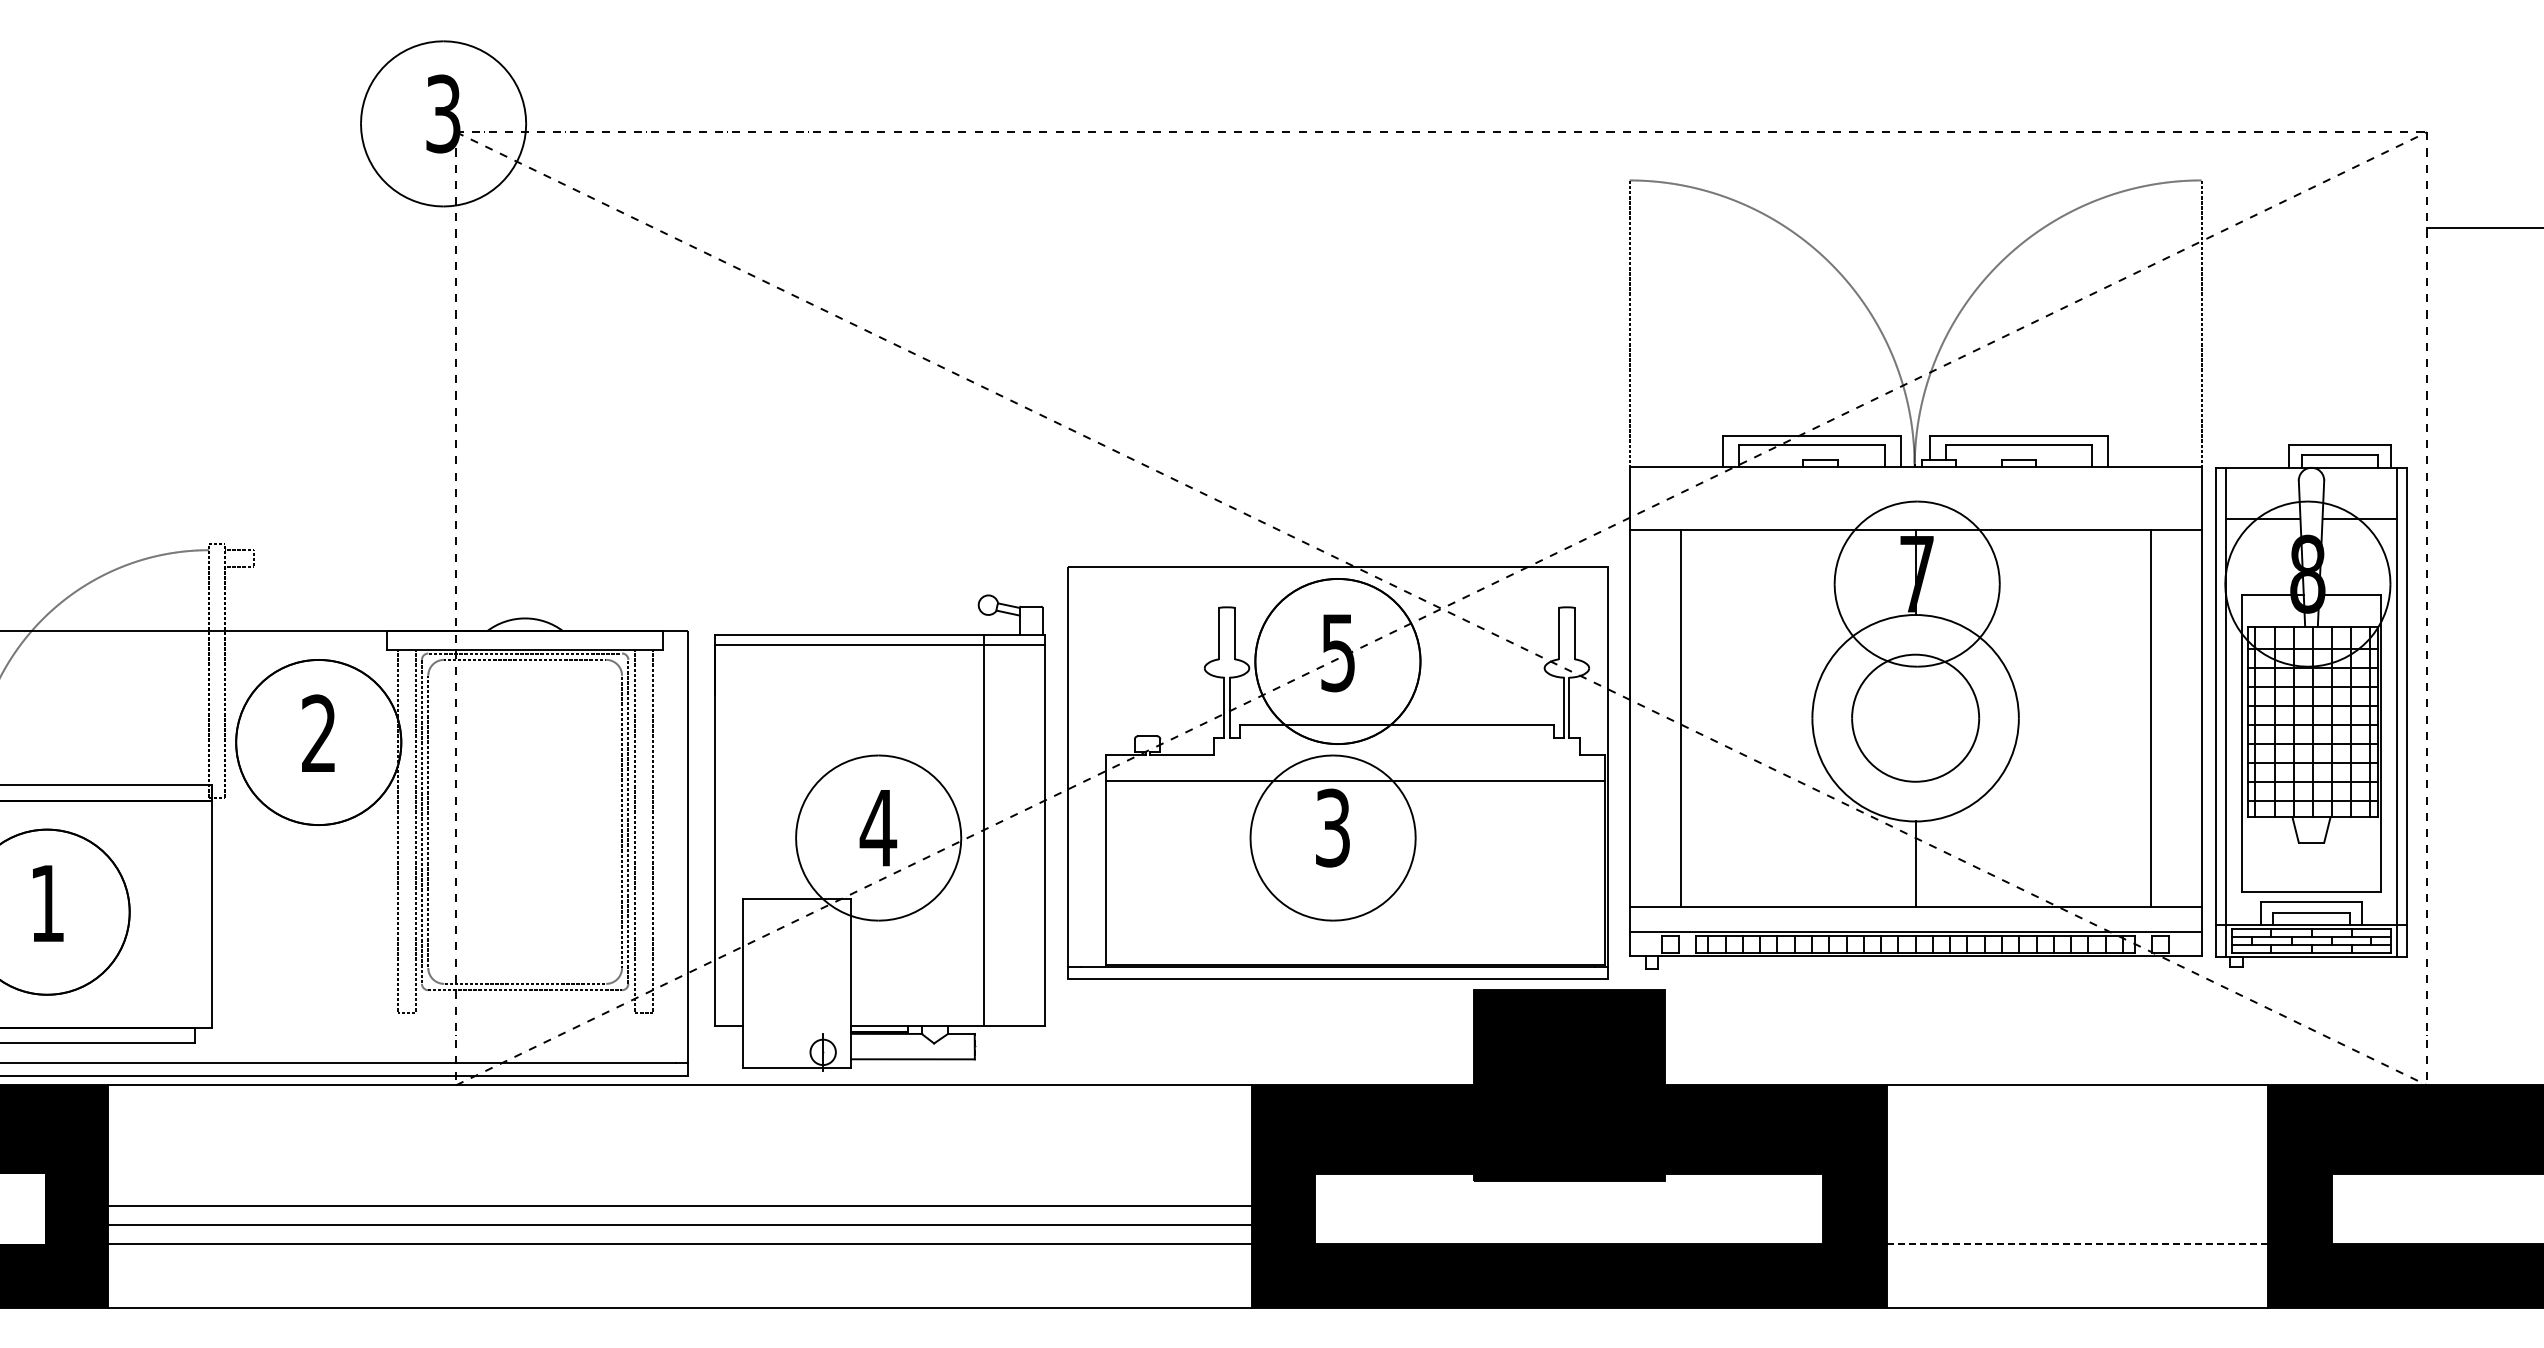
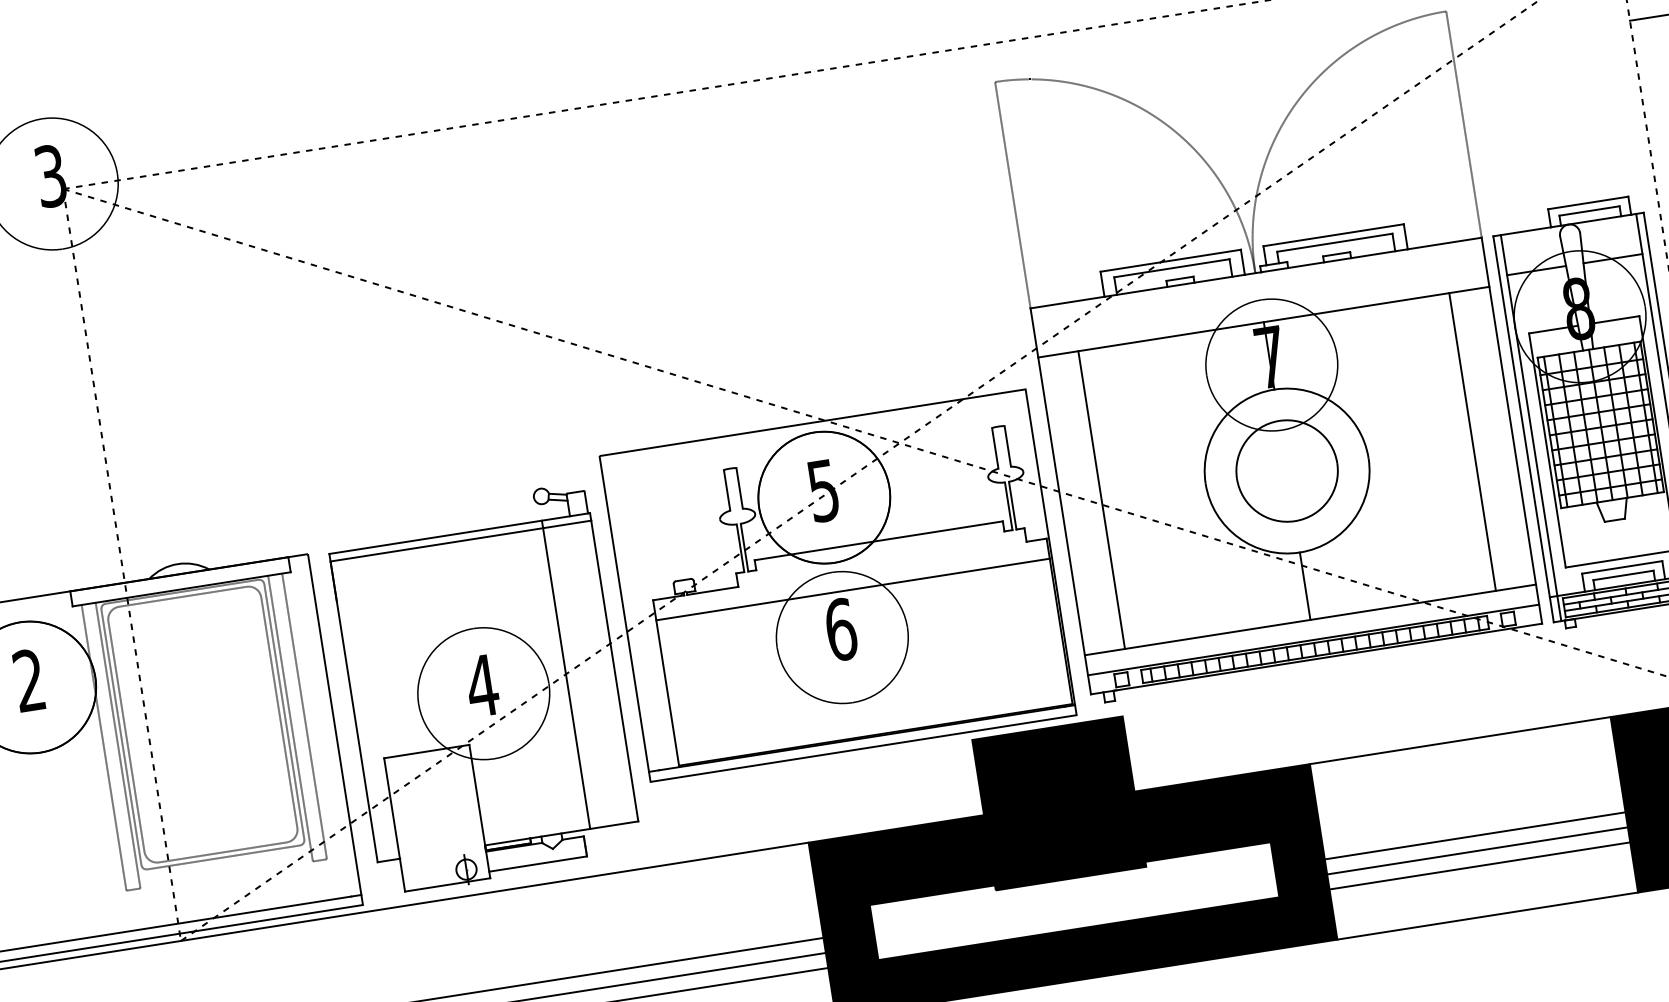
text: (1333, 827) -> (841, 629), 3 -> 6
line: (2077, 1205) -> (1475, 835), added
line: (2077, 1225) -> (1477, 851), added
line: (2077, 1244) -> (1479, 866), dashed -> solid

